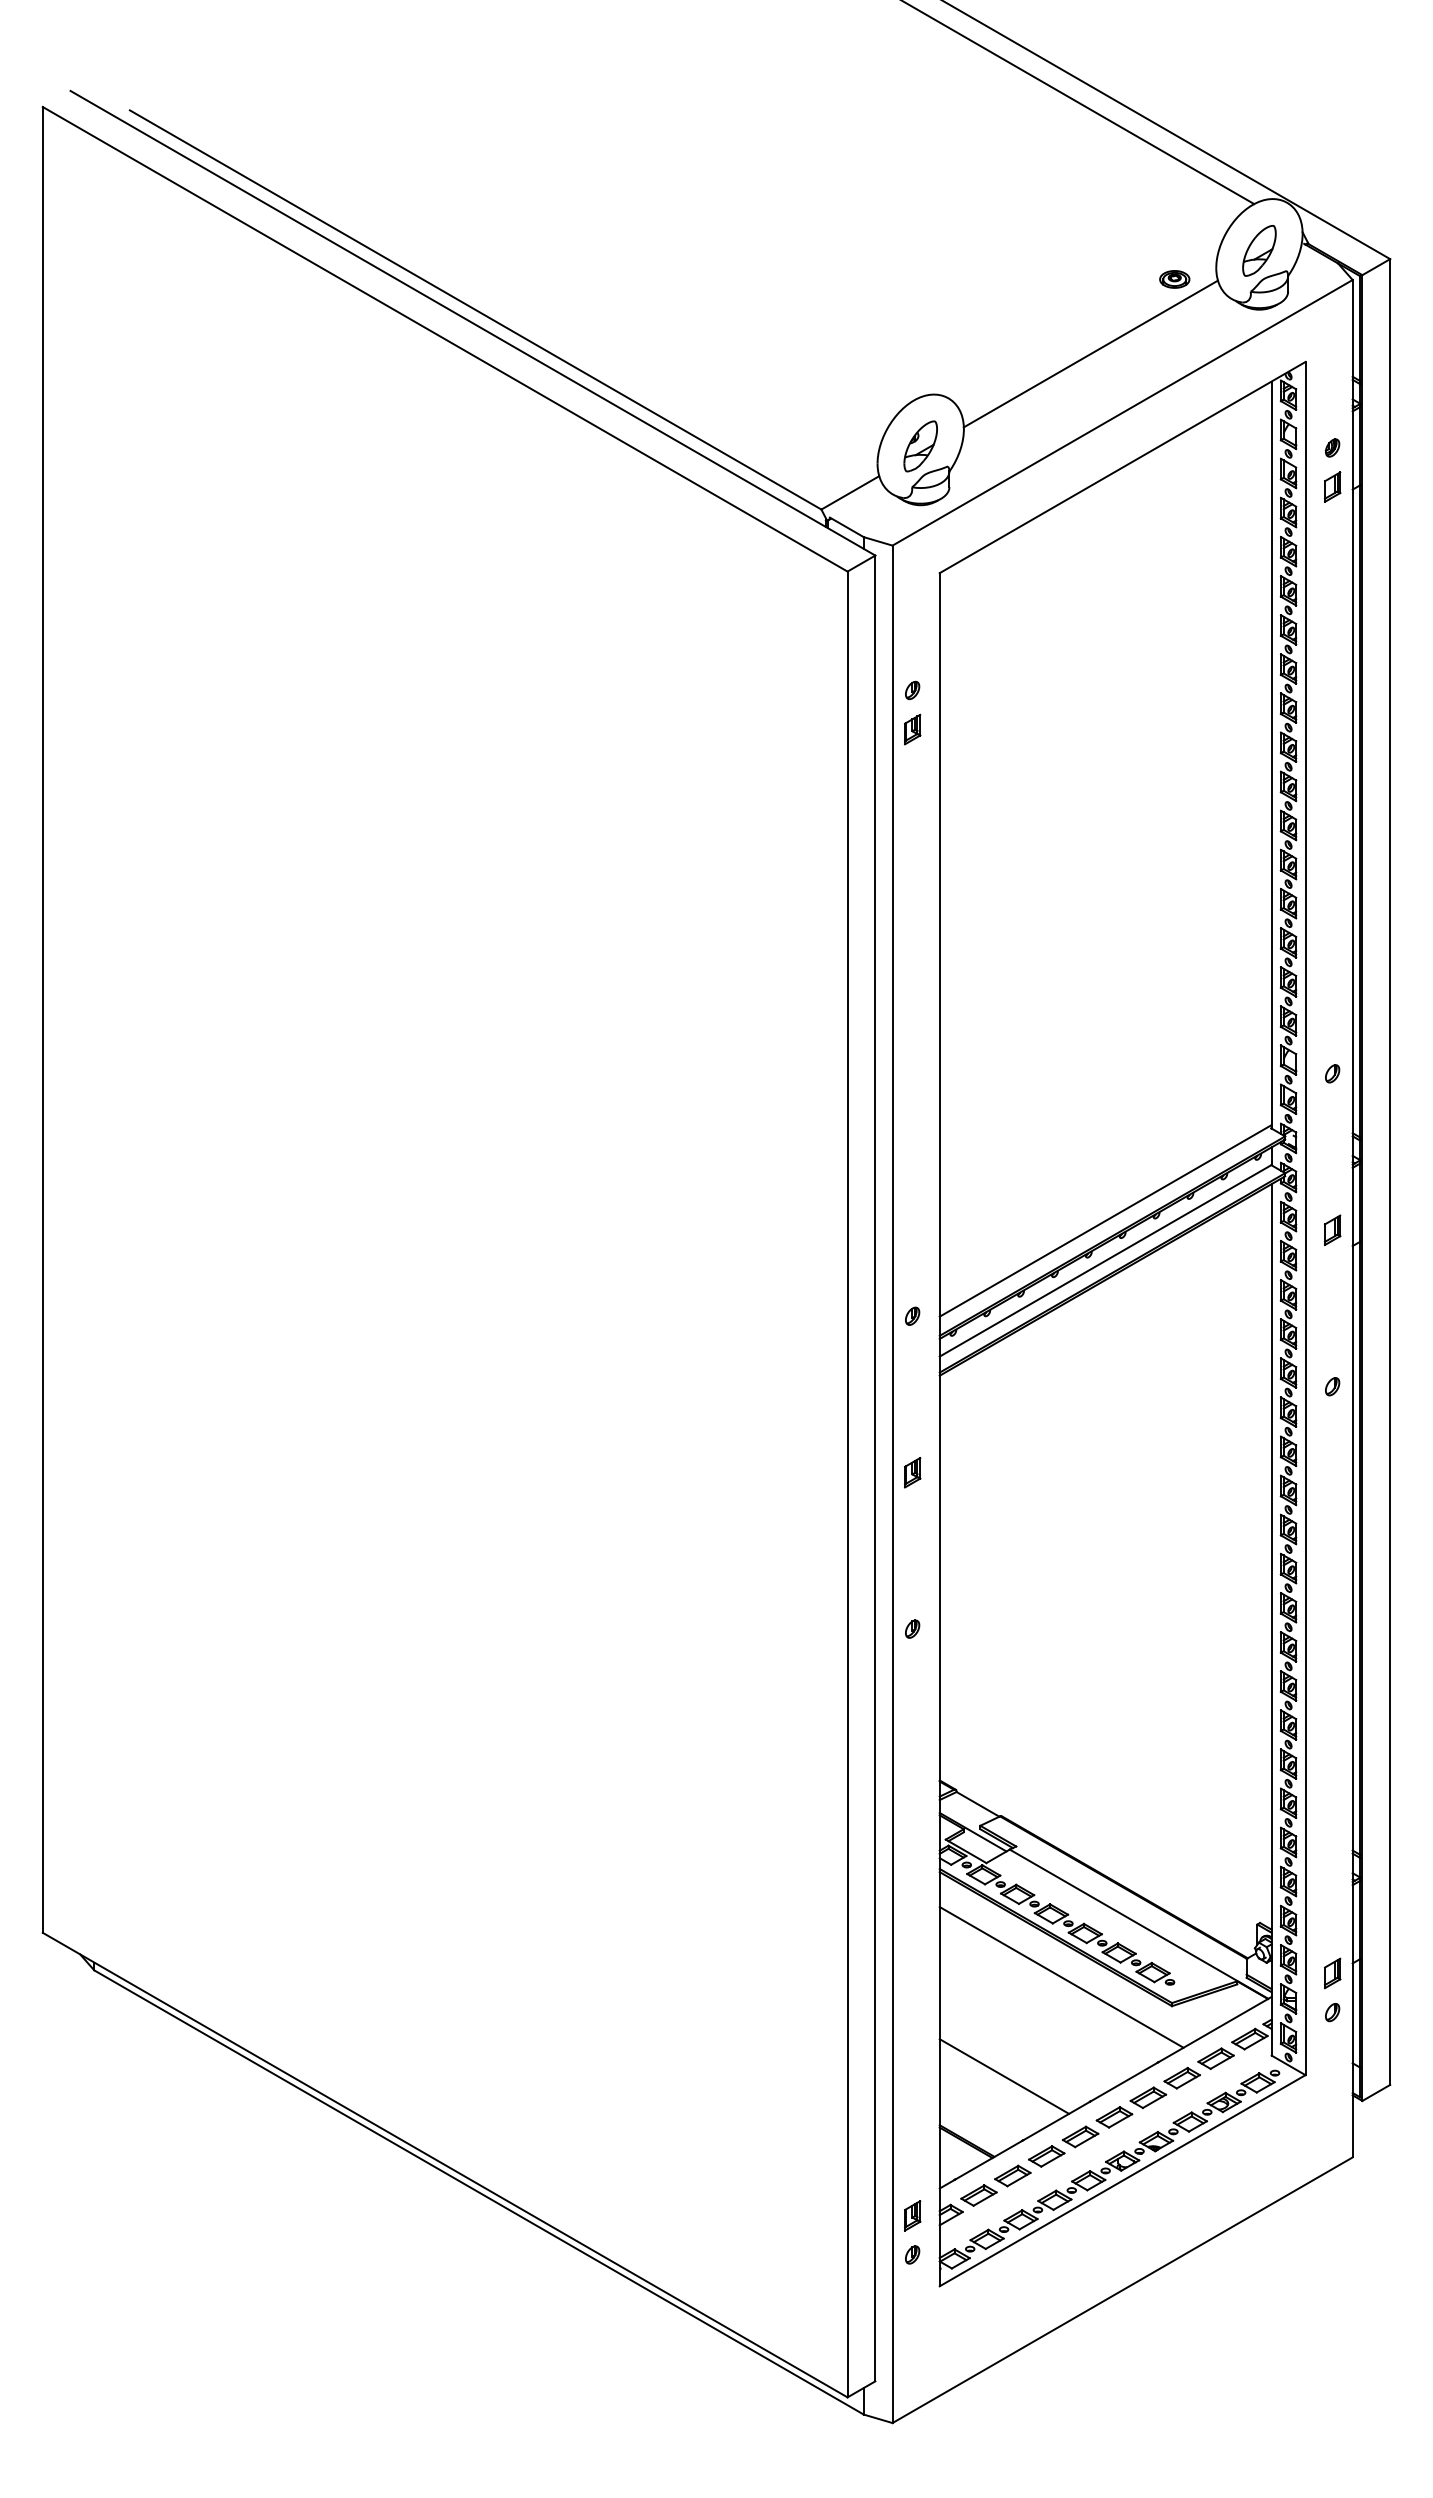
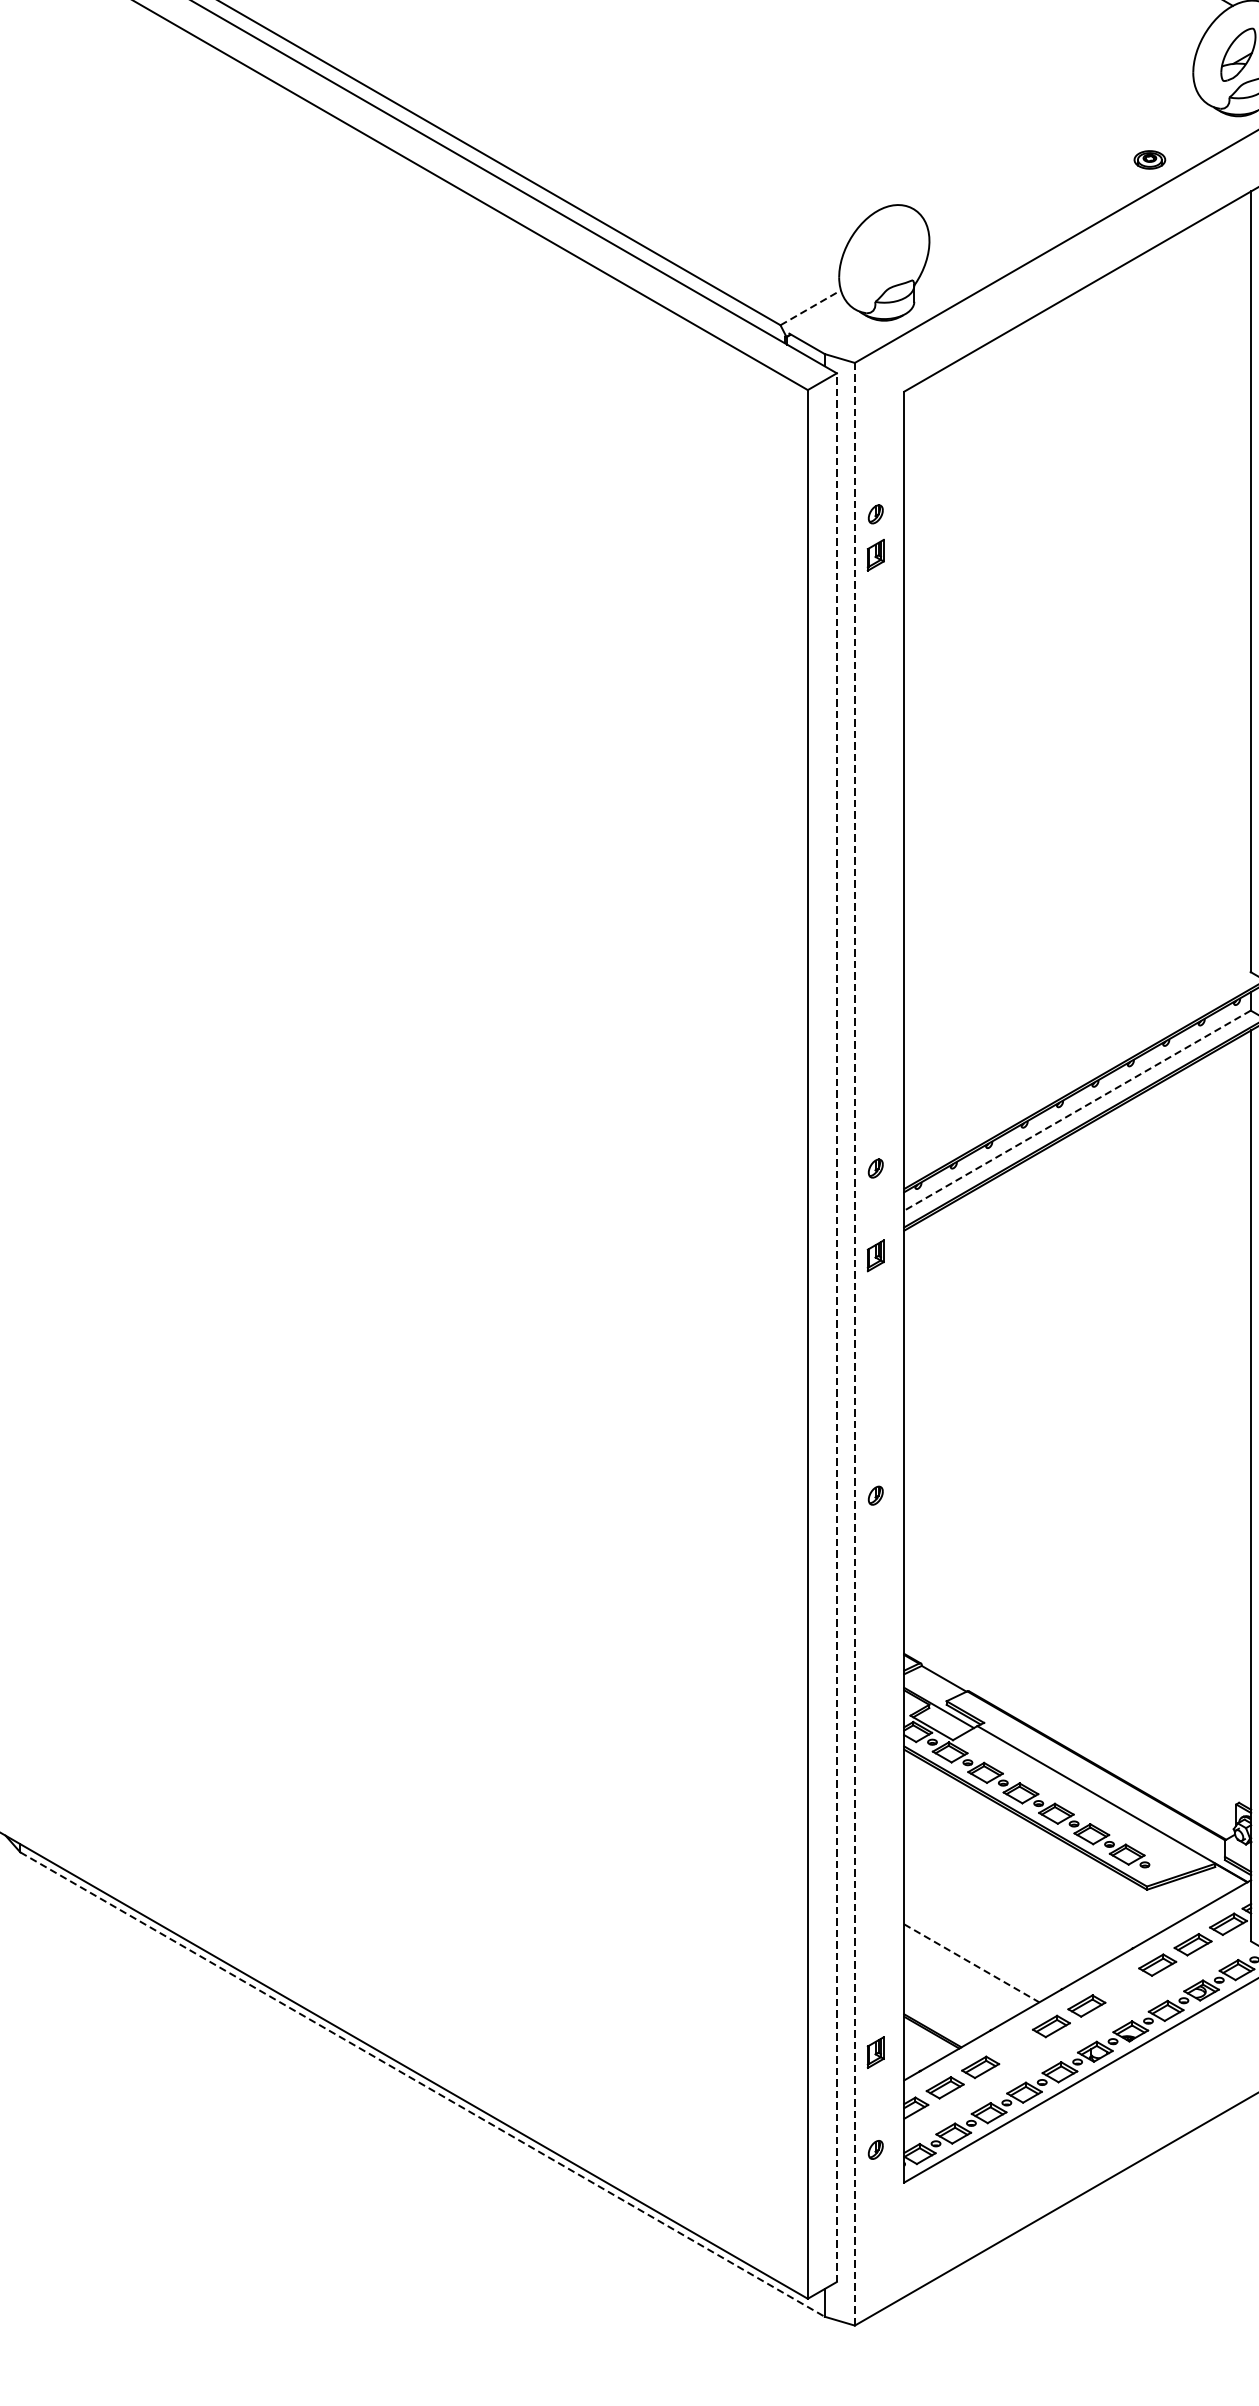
part: (1174, 279) -> (1149, 160), moved
line: (1090, 353) -> (1061, 162), removed
part: (920, 446) -> (884, 259), removed
line: (850, 492) -> (810, 307), solid -> dashed
line: (1105, 1220) -> (1077, 1068), removed
line: (1105, 1261) -> (1077, 1111), solid -> dashed
line: (875, 1468) -> (837, 1327), solid -> dashed
part: (912, 1472) -> (875, 1255), moved
line: (892, 1484) -> (854, 1344), solid -> dashed
line: (1061, 1976) -> (1031, 1858), removed
line: (1004, 2076) -> (971, 1963), solid -> dashed
part: (1148, 2097) -> (1122, 1985), removed
part: (1046, 2156) -> (1015, 2046), removed
line: (479, 2192) -> (423, 2084), solid -> dashed
part: (912, 2215) -> (875, 2052), moved

